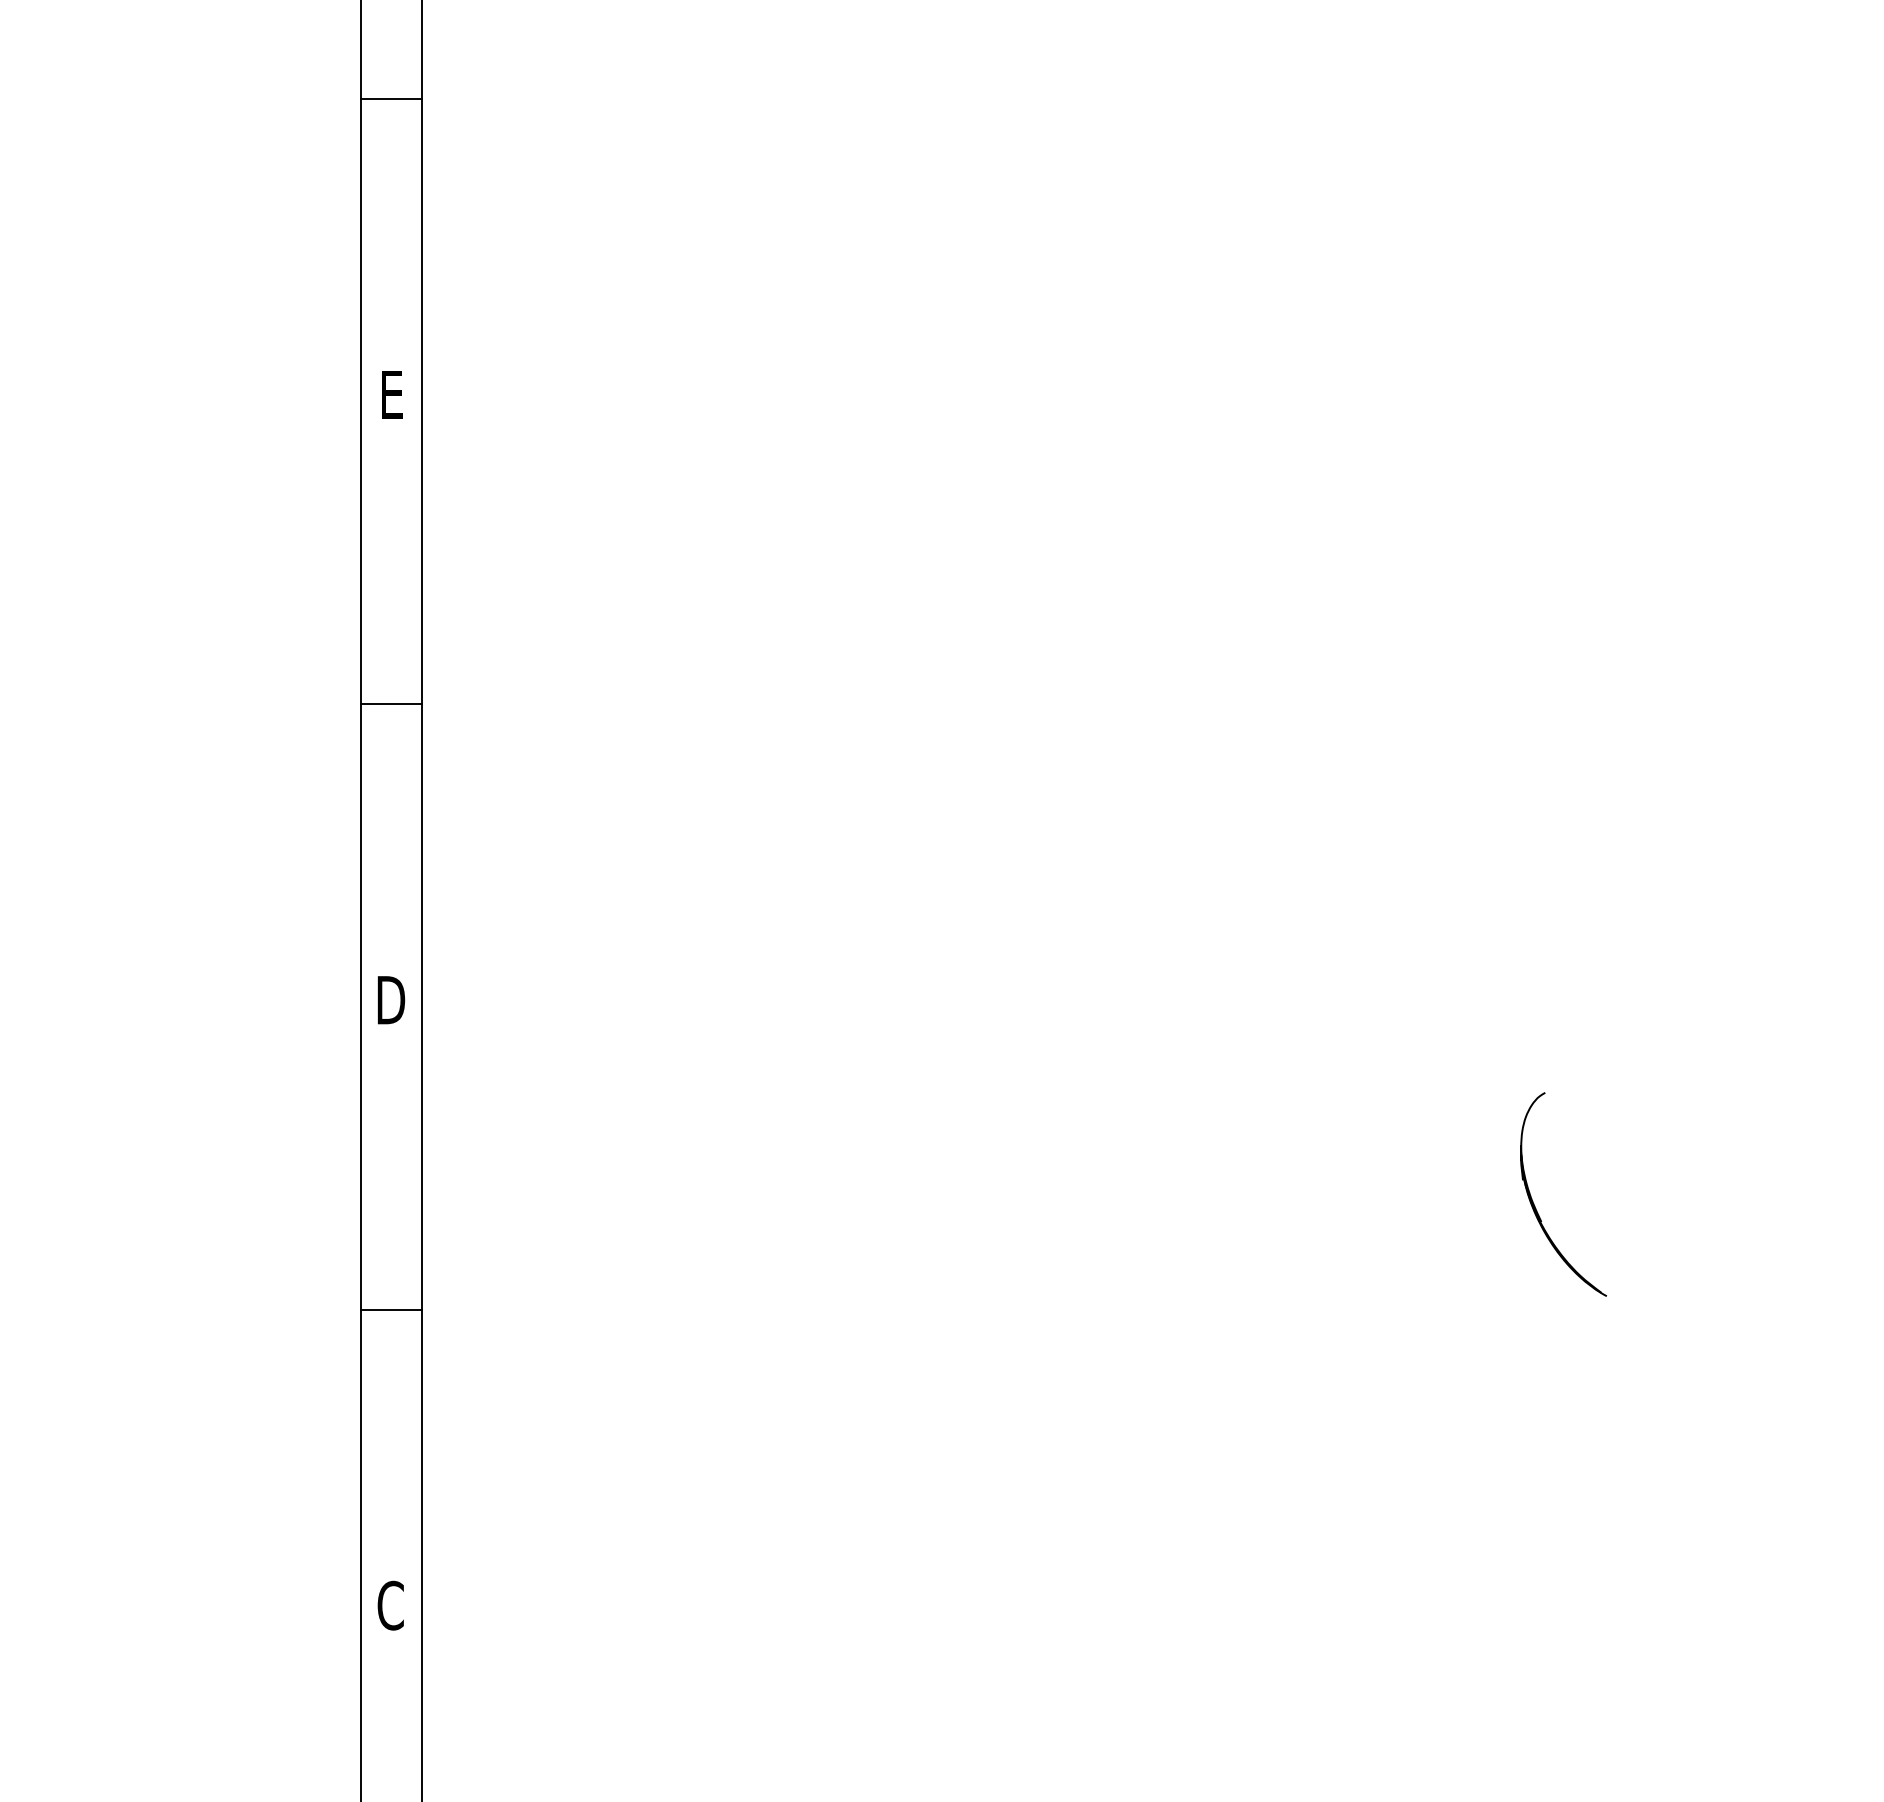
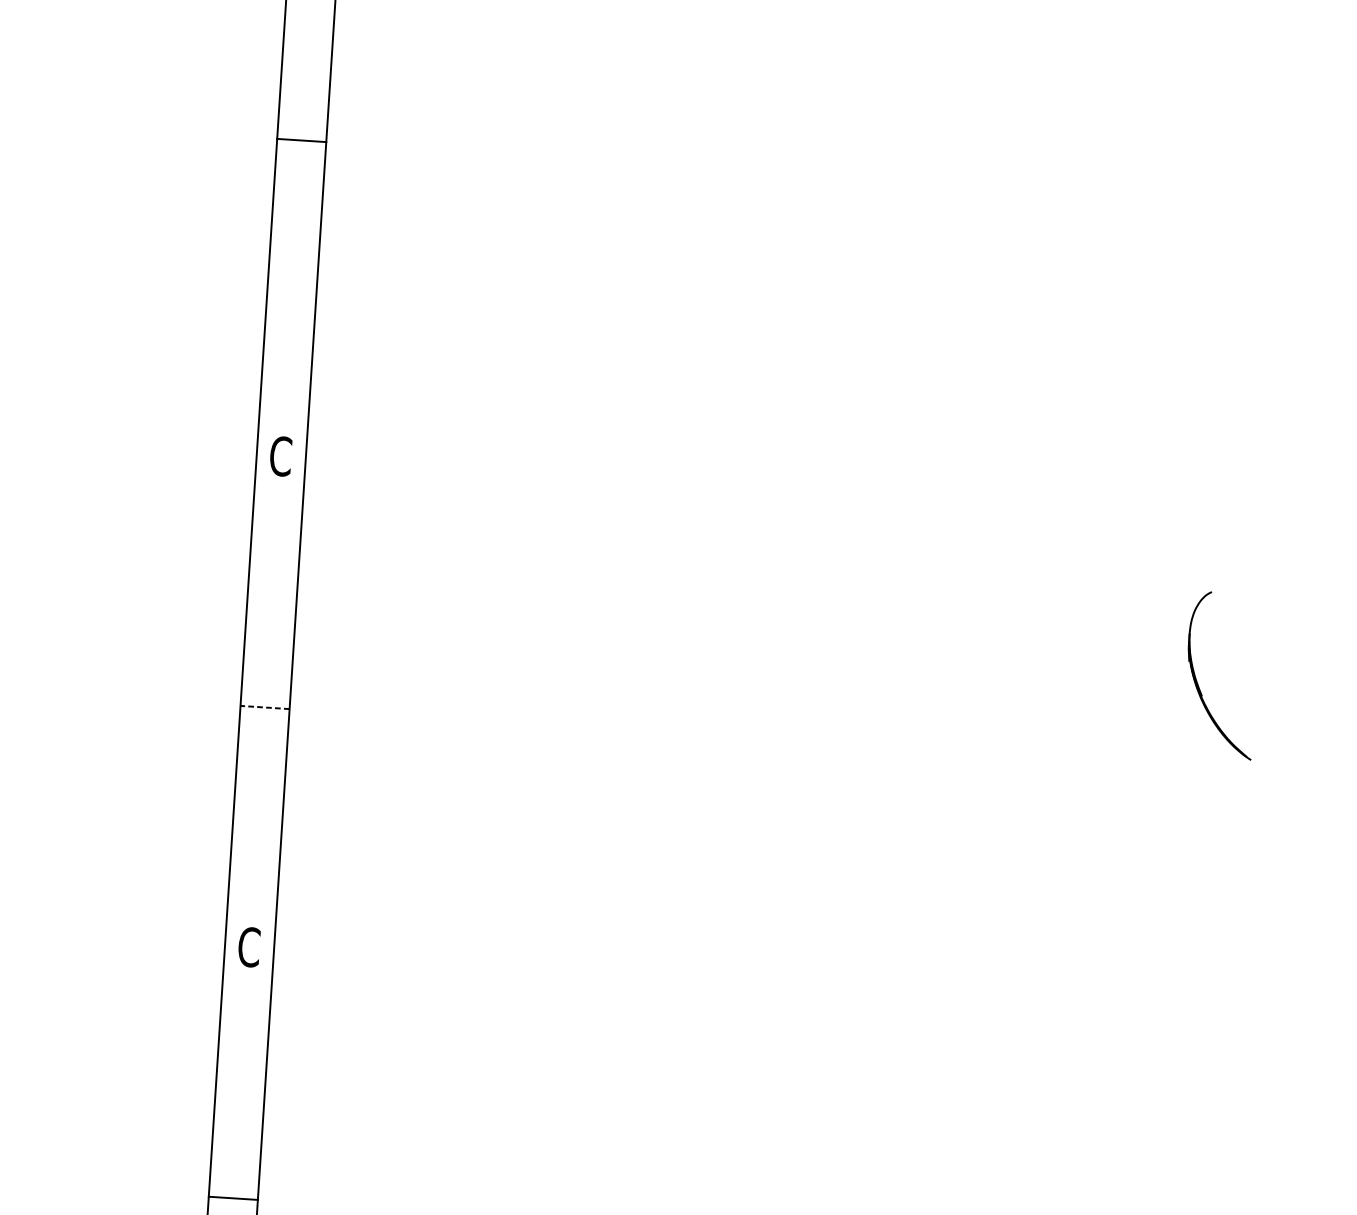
line: (390, 704) -> (301, 140), moved
text: (391, 1000) -> (281, 456), D -> C
line: (390, 1309) -> (264, 707), solid -> dashed

